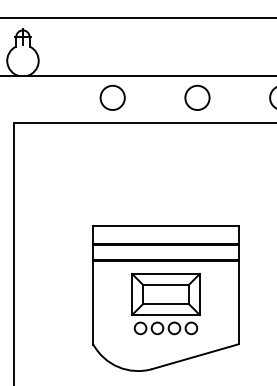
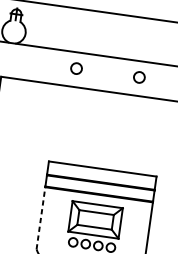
circle: (112, 97) -> (76, 68), size x0.6
circle: (197, 97) -> (139, 77), size x0.6
line: (93, 302) -> (41, 218), solid -> dashed

